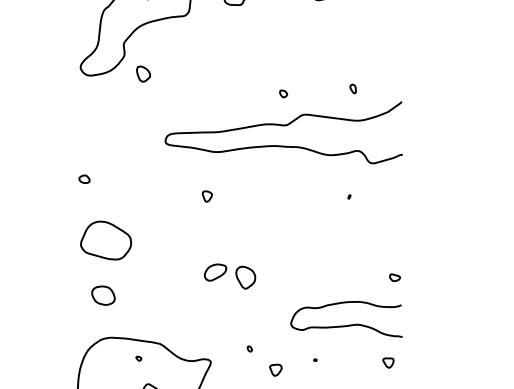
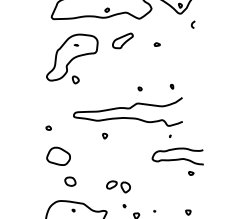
curve: (282, 127) -> (127, 109), moved
part: (229, 275) -> (118, 186), moved
part: (103, 295) -> (70, 181), moved
curve: (345, 323) -> (177, 158), moved

